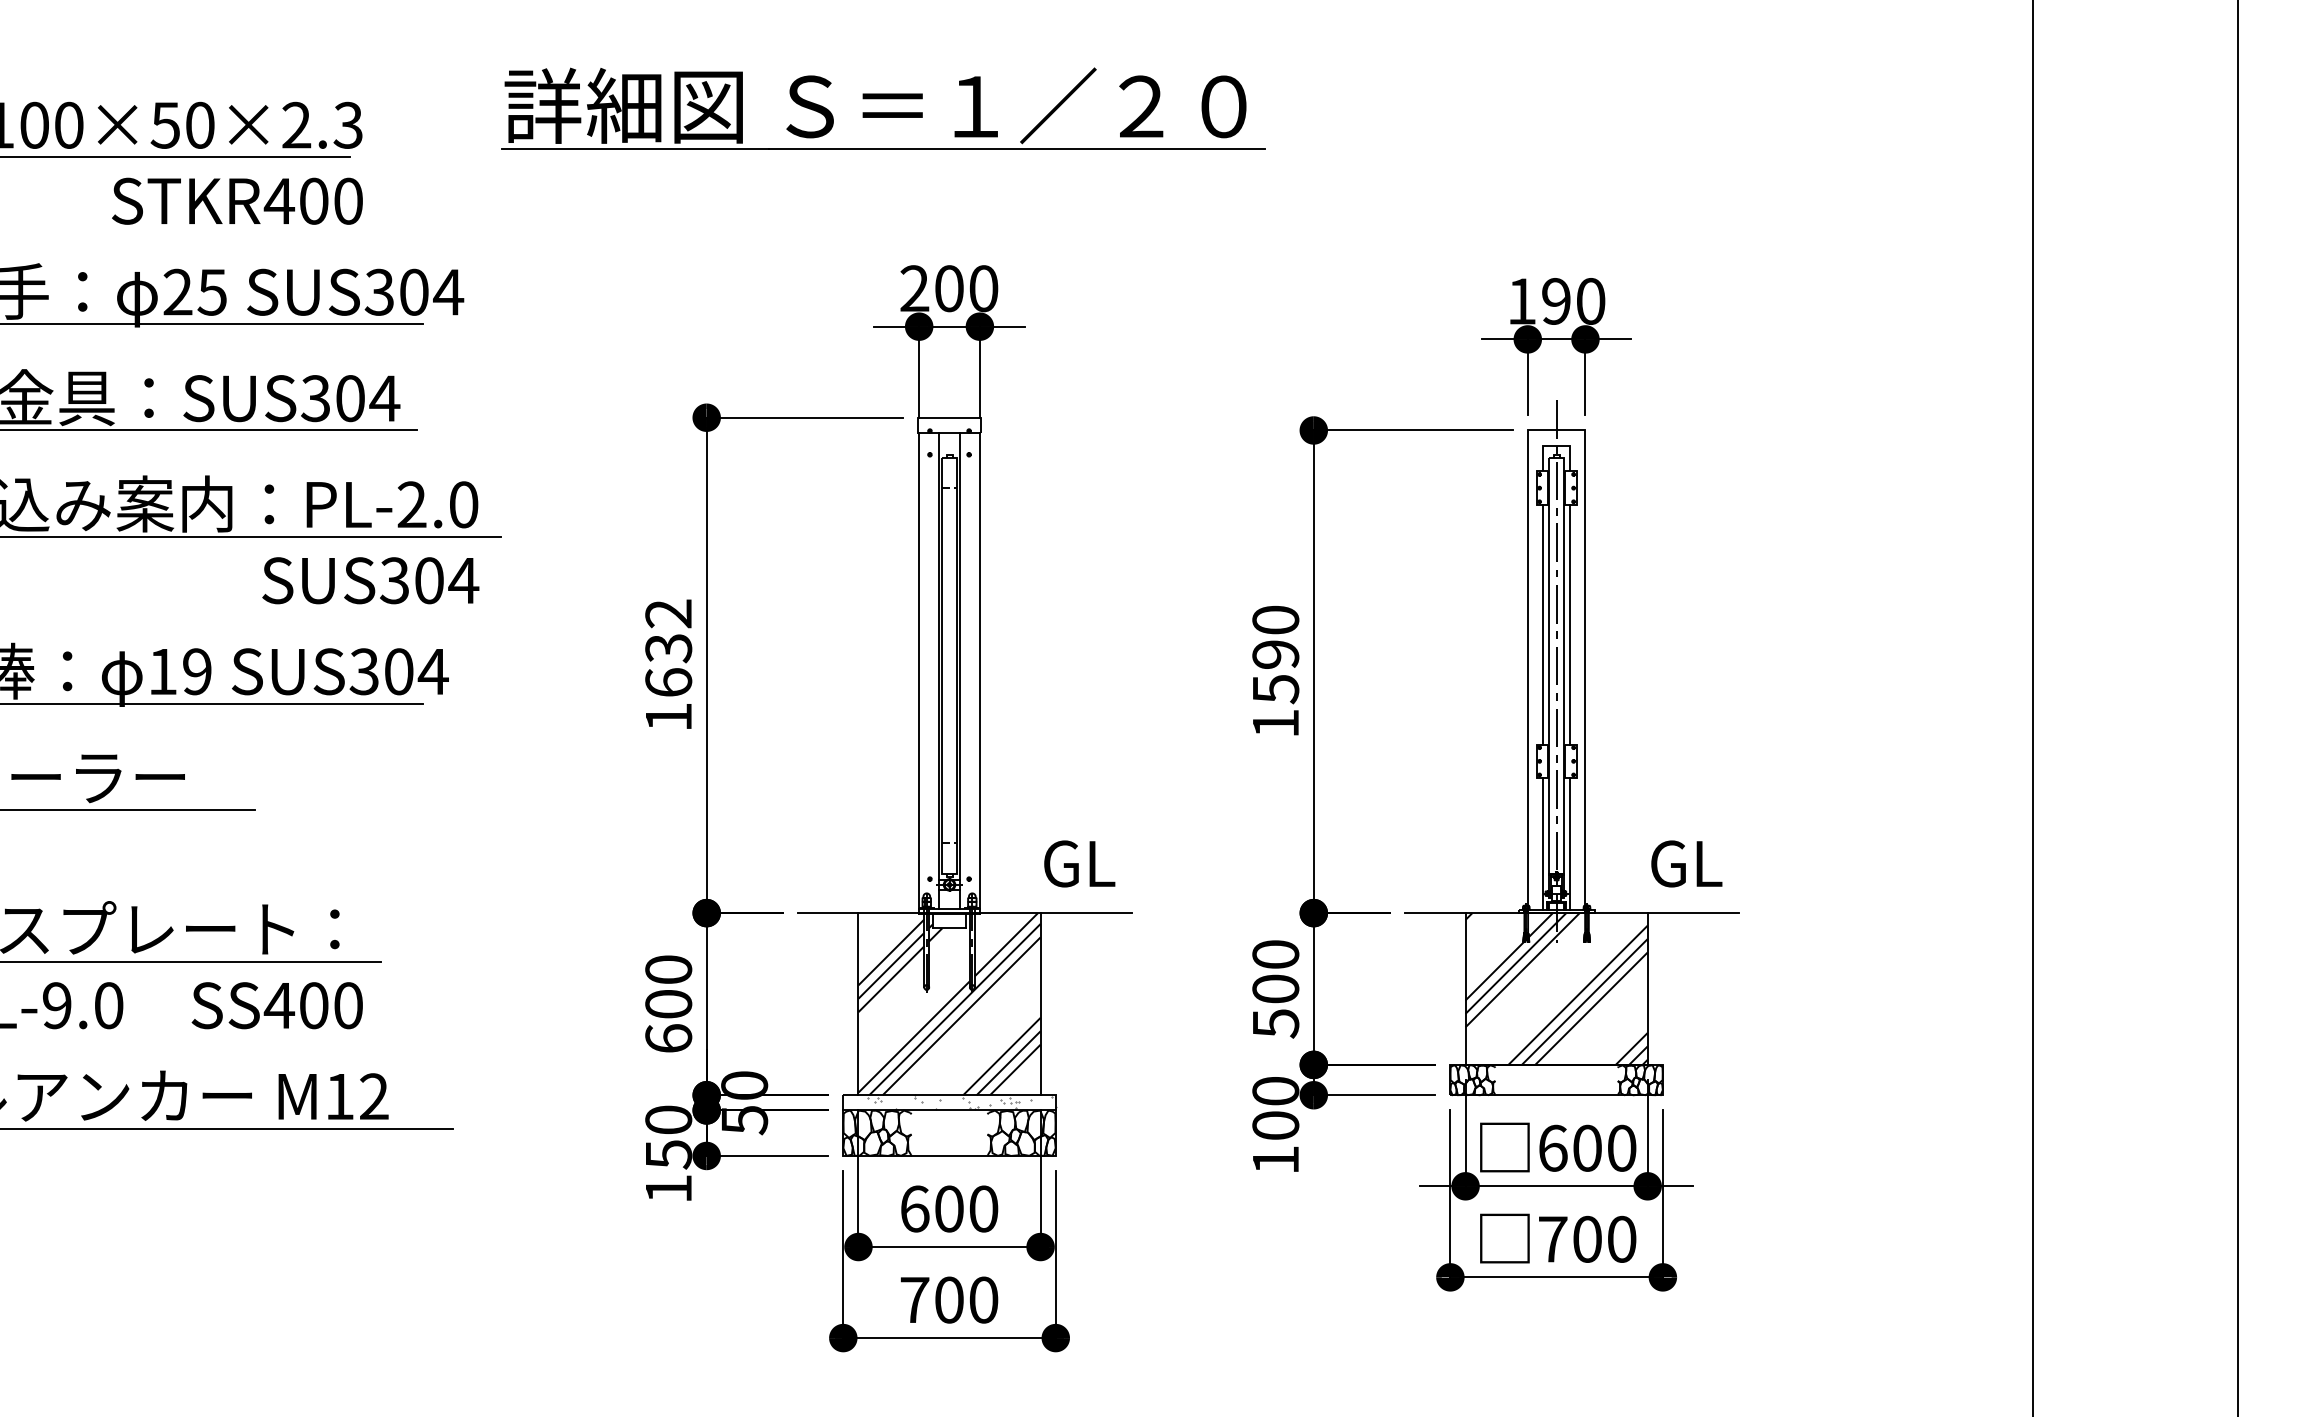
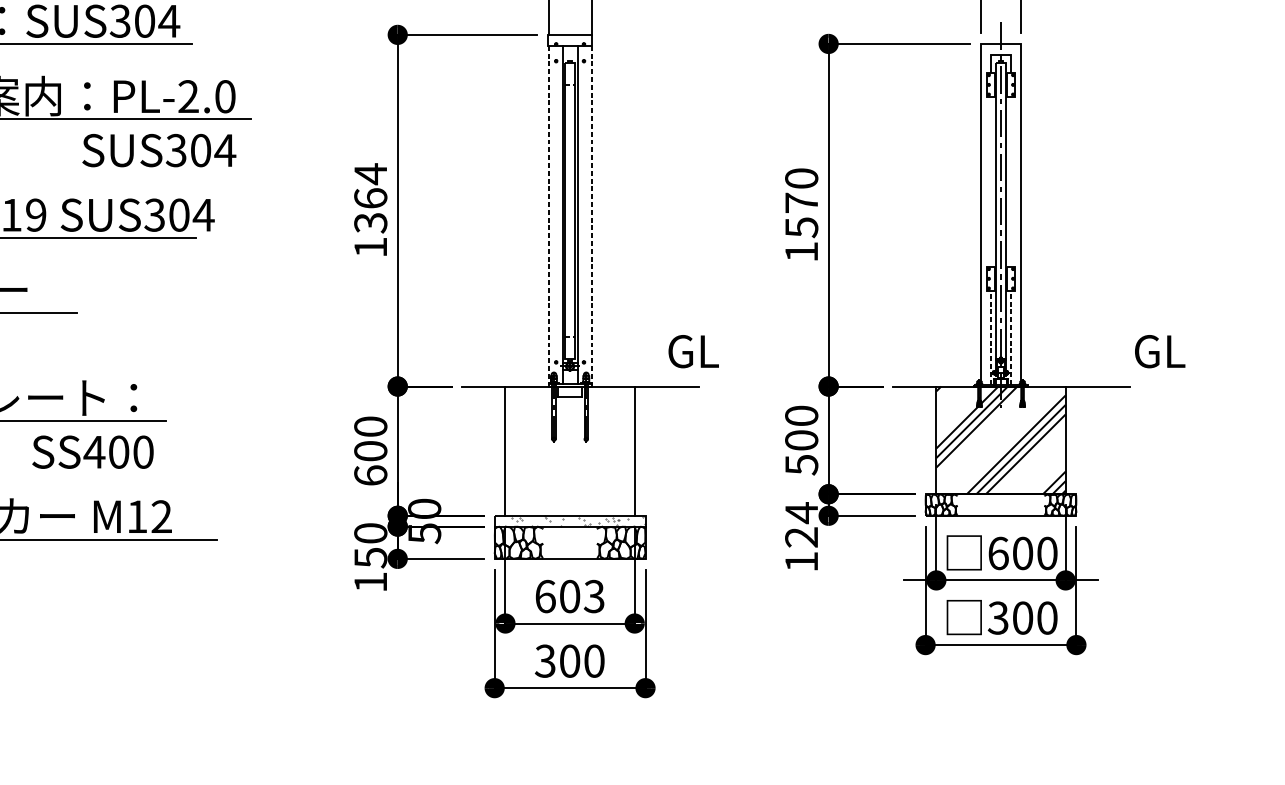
line: (1542, 624) -> (990, 181), removed
line: (1570, 624) -> (1010, 181), removed
text: (668, 647) -> (370, 197), 1632 -> 1364
text: (1275, 654) -> (801, 202), 1590 -> 1570
line: (919, 672) -> (548, 215), solid -> dashed
line: (979, 672) -> (591, 215), solid -> dashed
line: (1542, 843) -> (990, 337), solid -> dashed
line: (1570, 843) -> (1010, 337), solid -> dashed
text: (1079, 863) -> (693, 351), moved
text: (1686, 863) -> (1159, 351), moved
hatch: (949, 1004) -> (570, 451), removed
text: (1275, 1107) -> (801, 524), 100 -> 124
text: (983, 1208) -> (594, 596), 600 -> 603
text: (1552, 1238) -> (998, 617), 700 -> 300
text: (914, 1299) -> (545, 660), 700 -> 300

